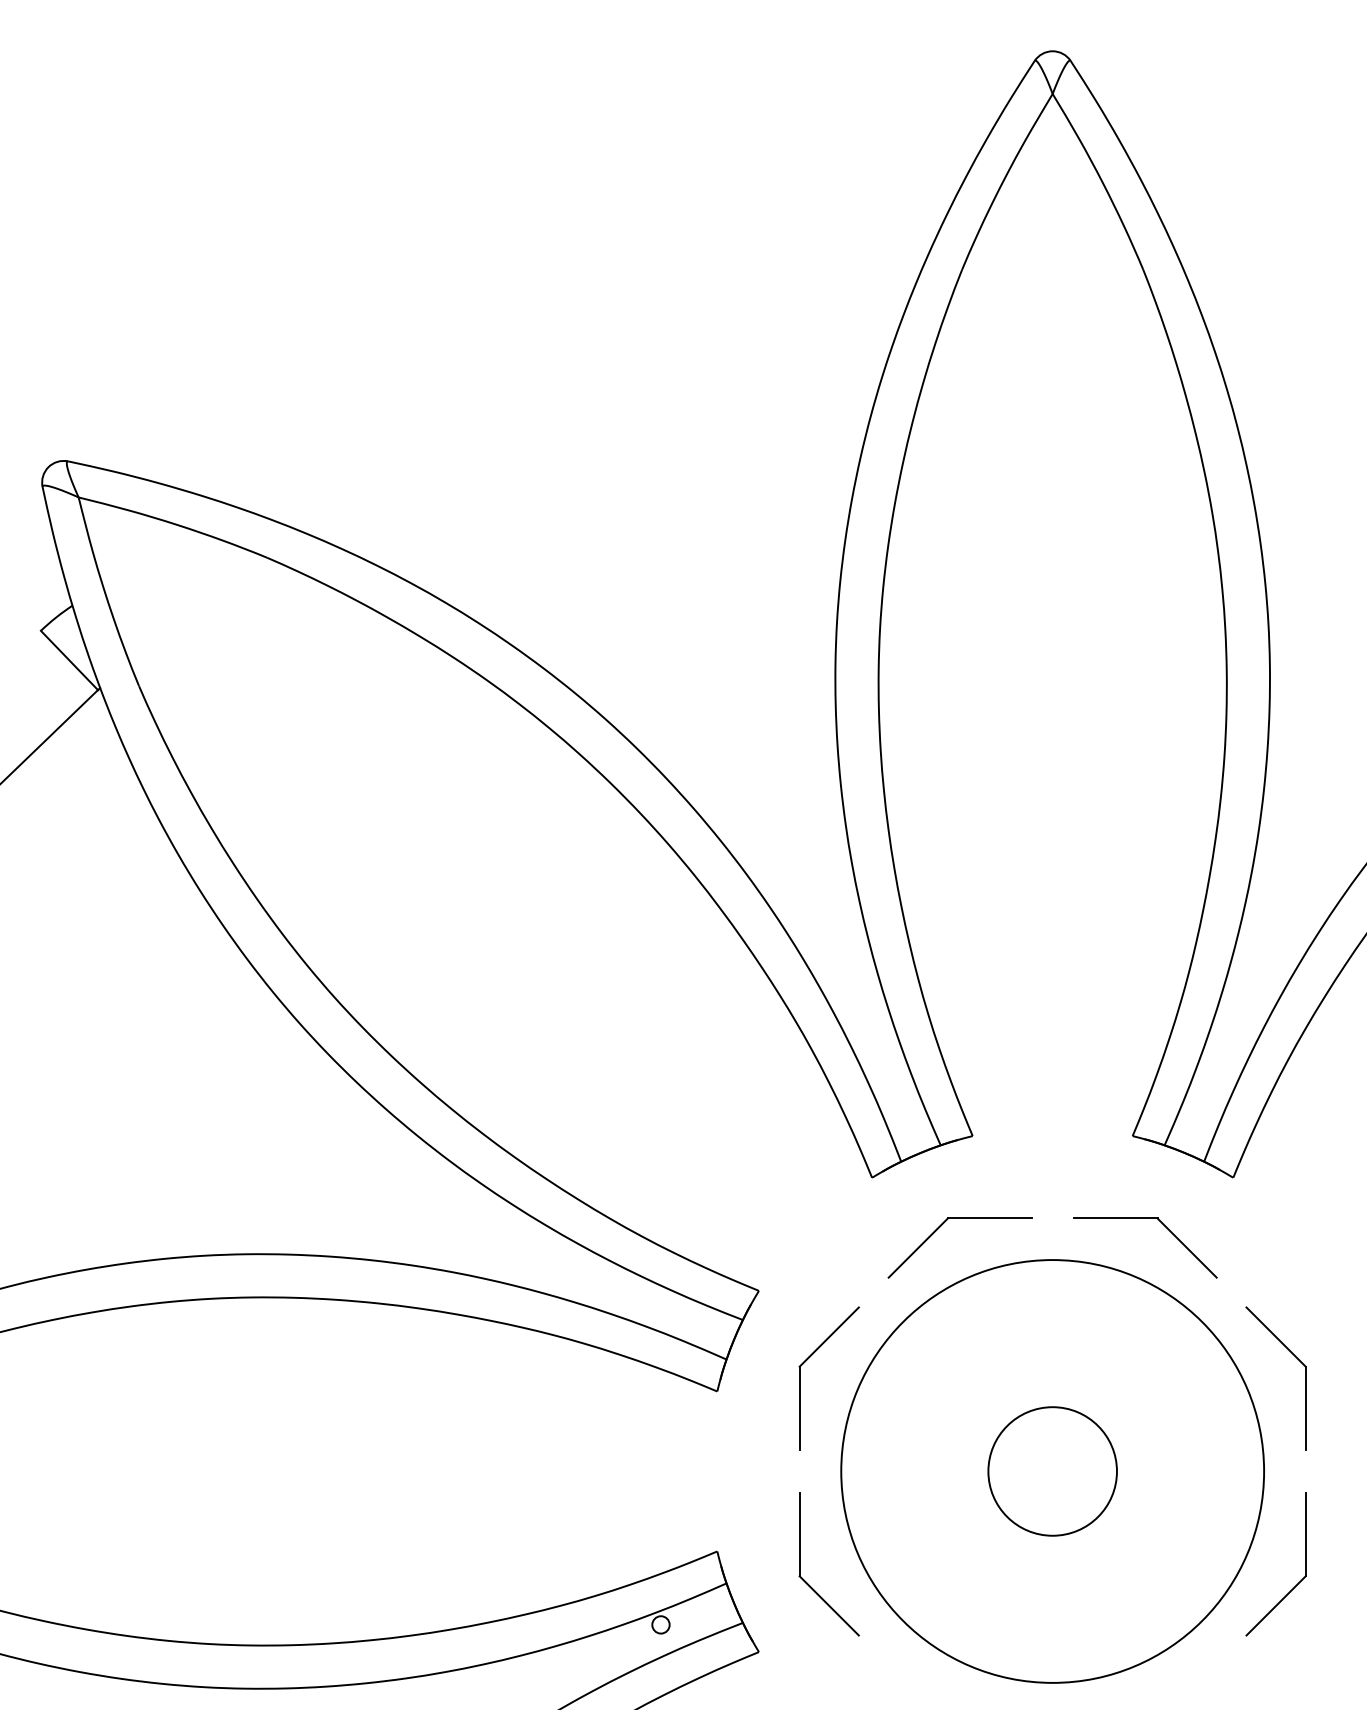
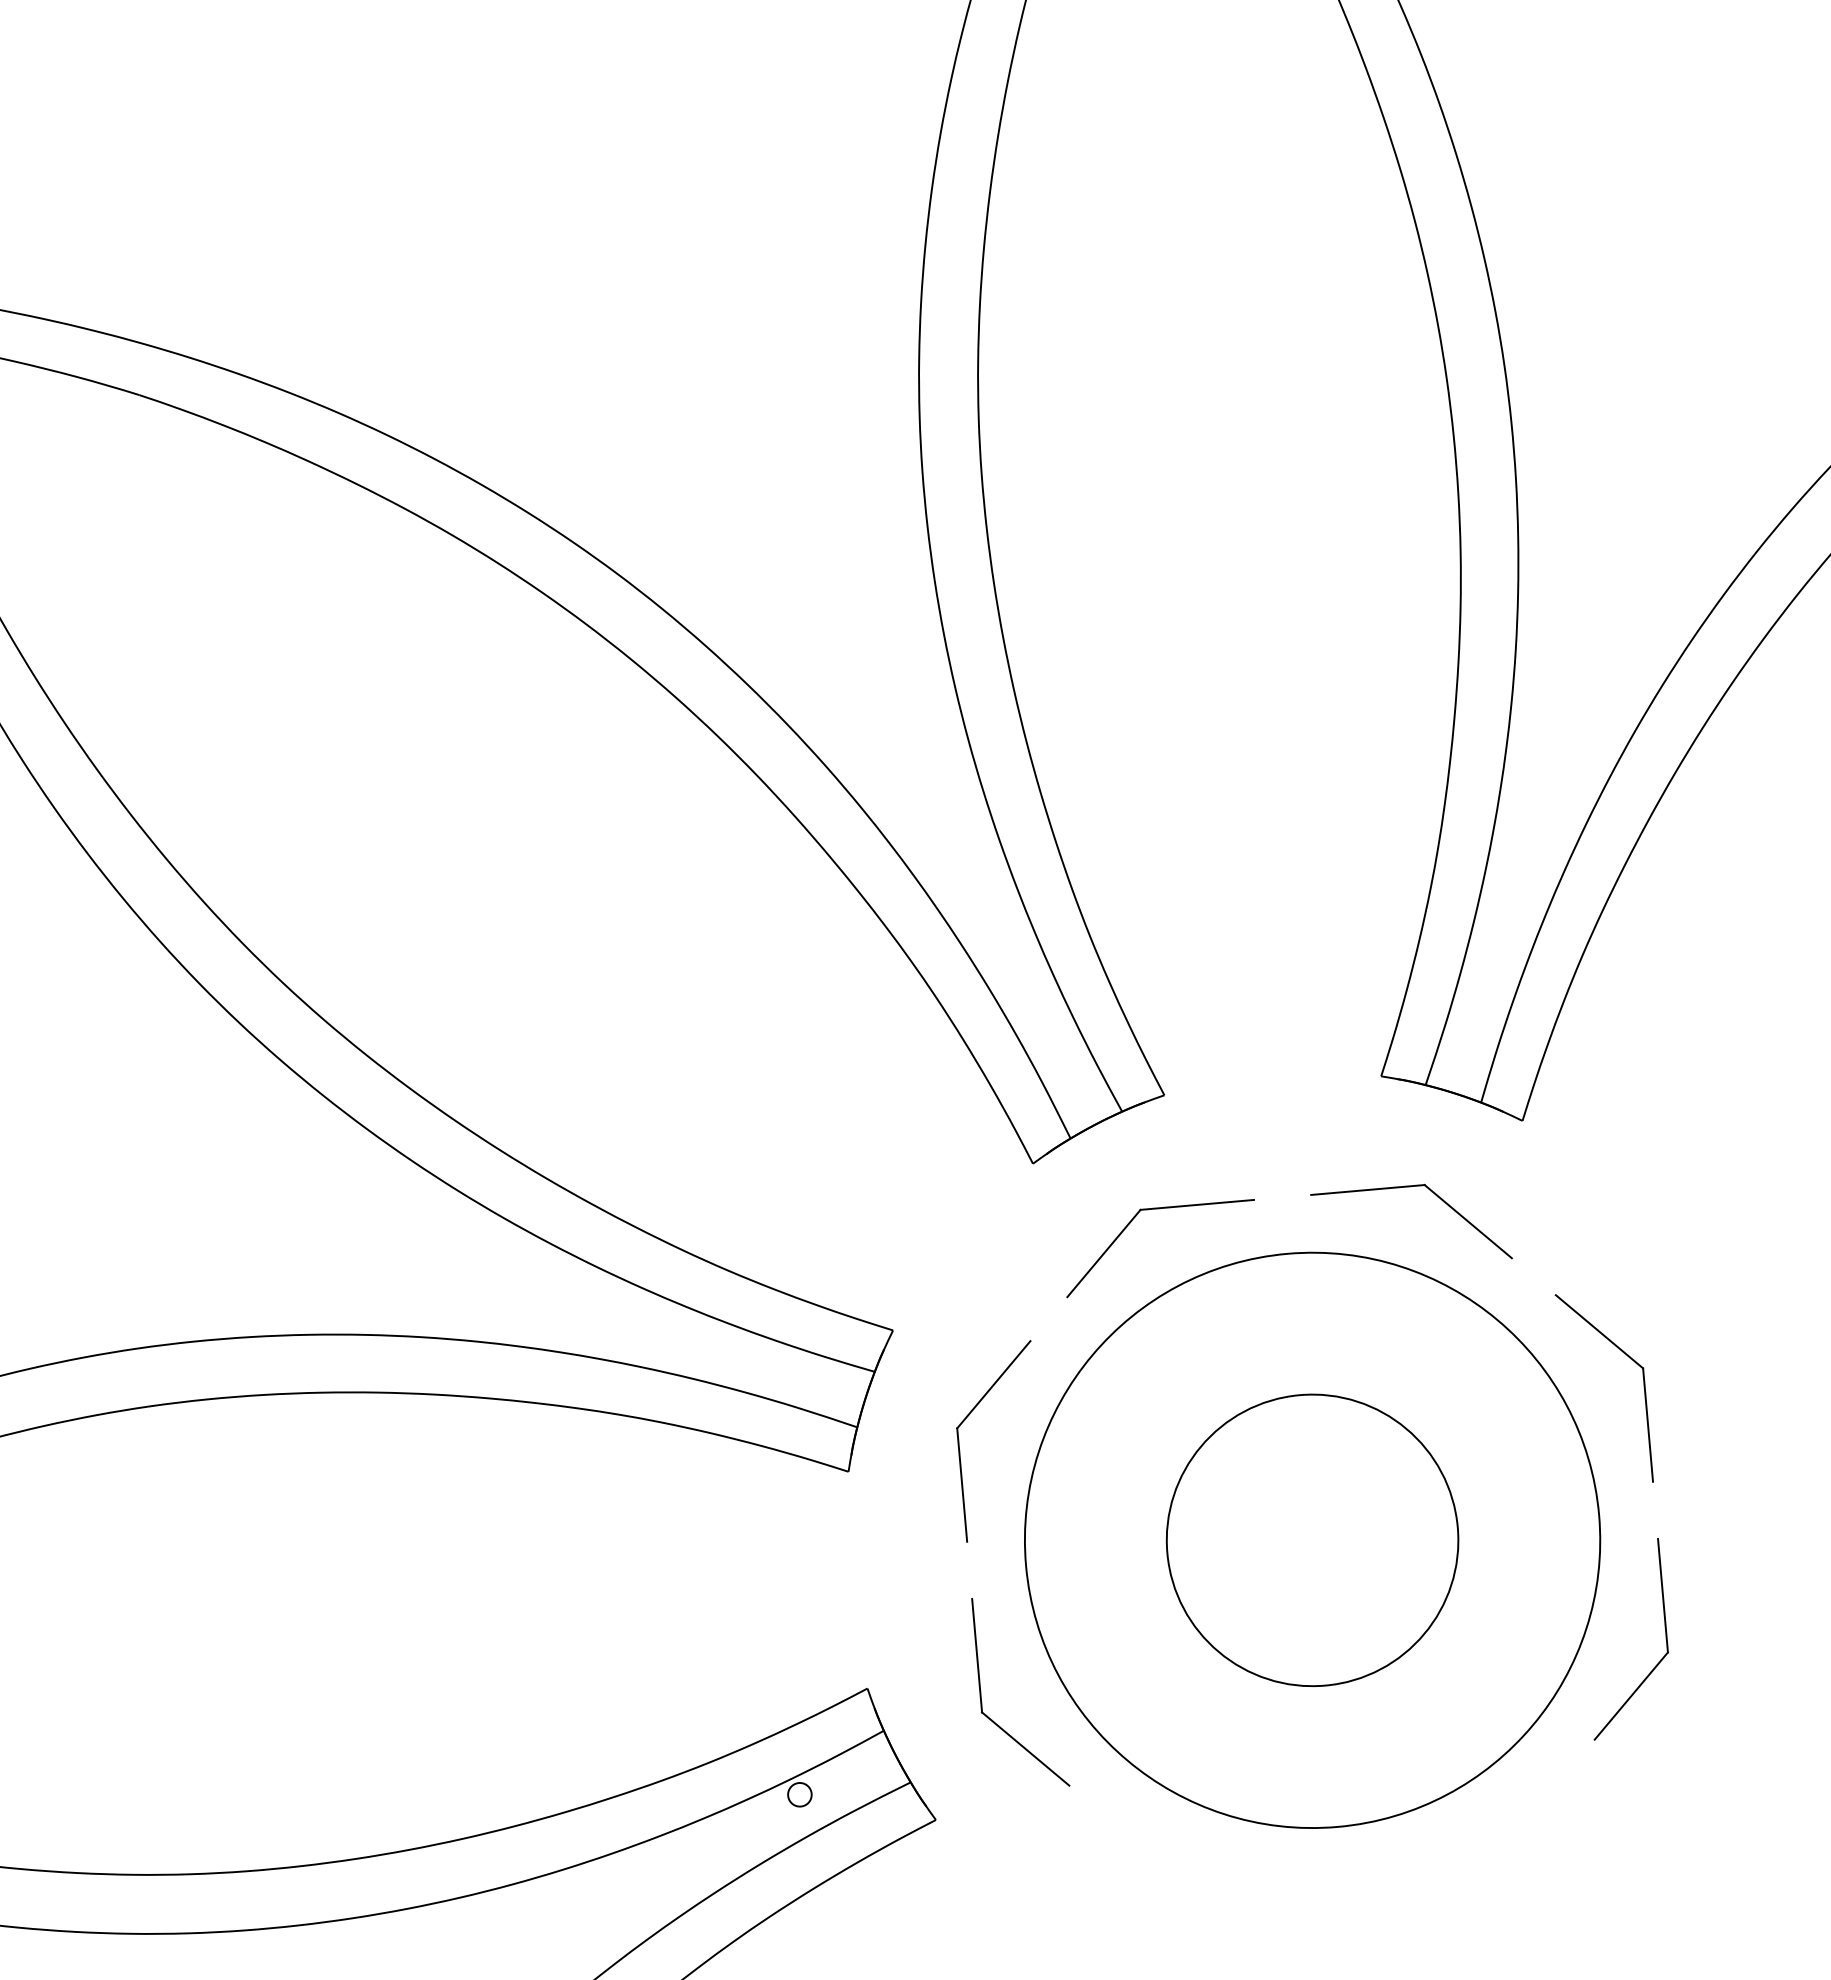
circle: (1052, 1471) -> (1312, 1540), size x1.67

